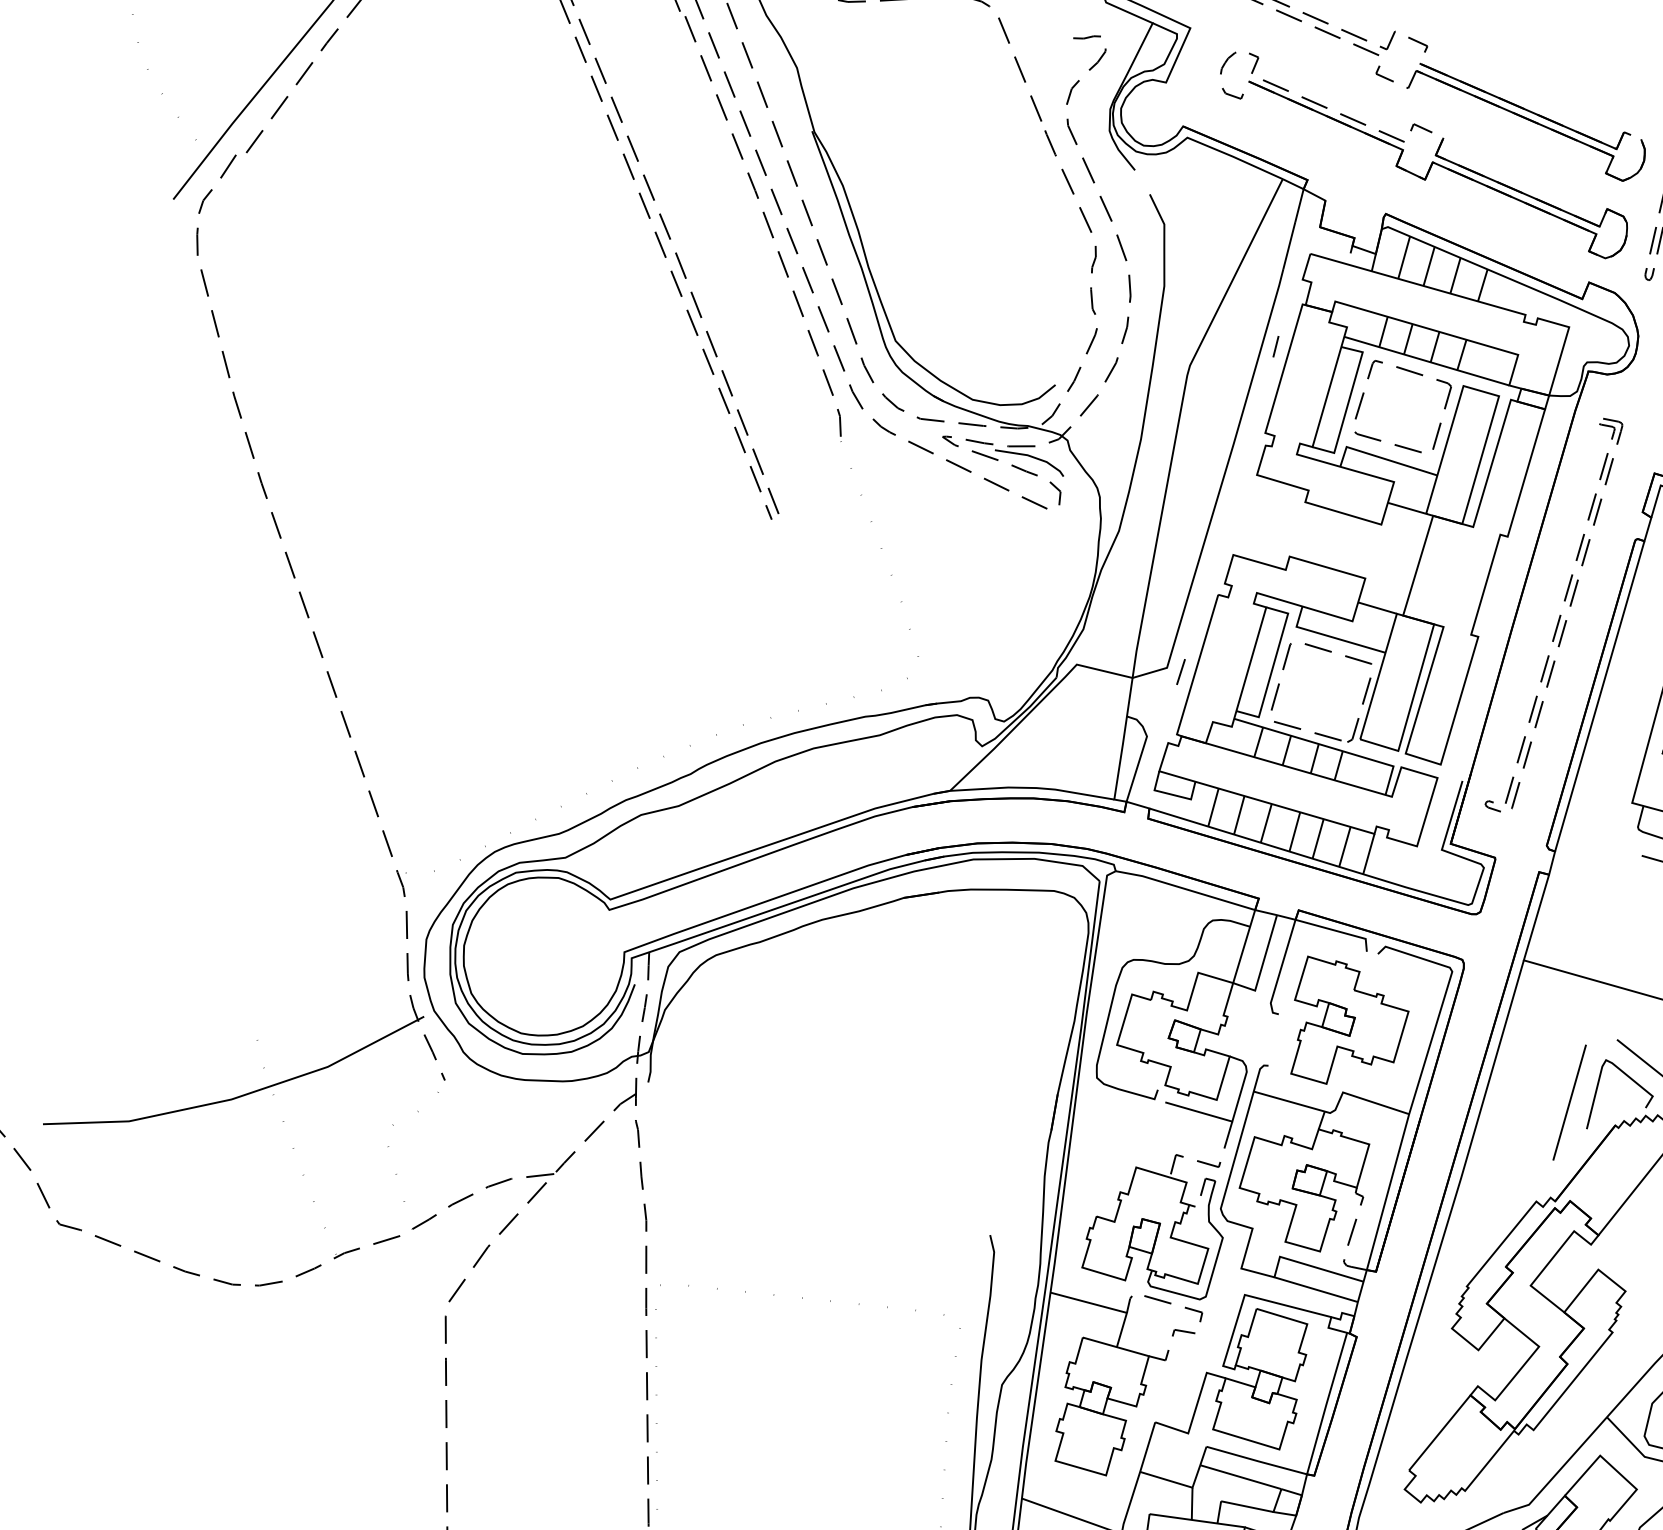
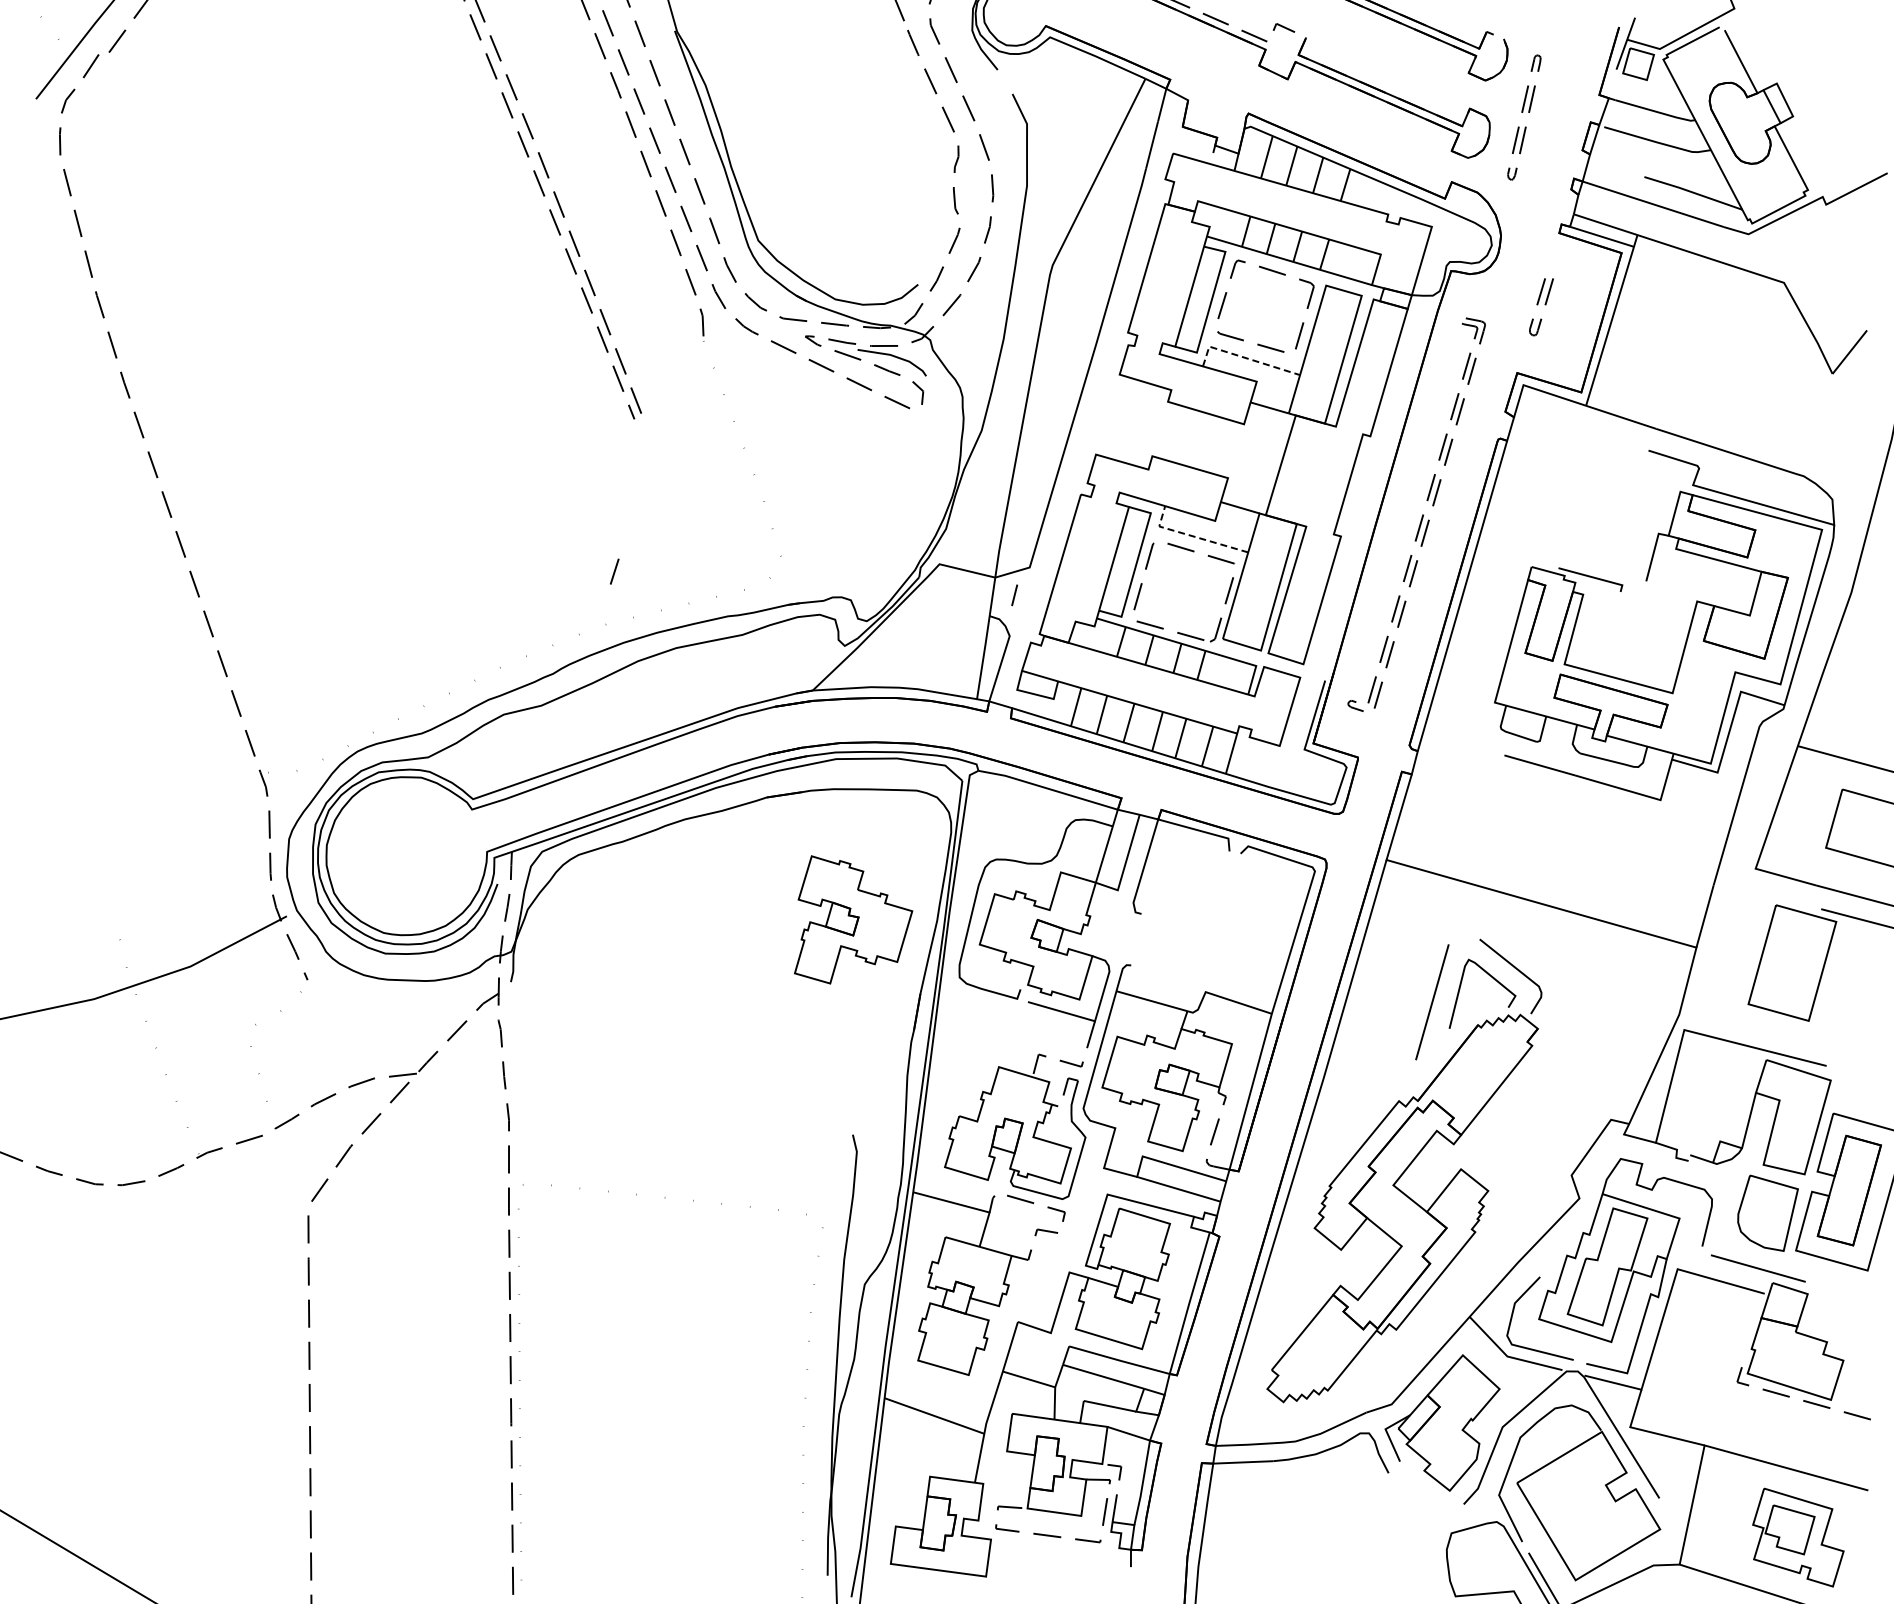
line: (1275, 346) -> (1014, 595), moved
line: (1381, 457) -> (1244, 357), solid -> dashed
line: (1329, 636) -> (1192, 536), solid -> dashed
line: (1180, 671) -> (614, 571), moved
part: (1349, 1019) -> (853, 919), moved

